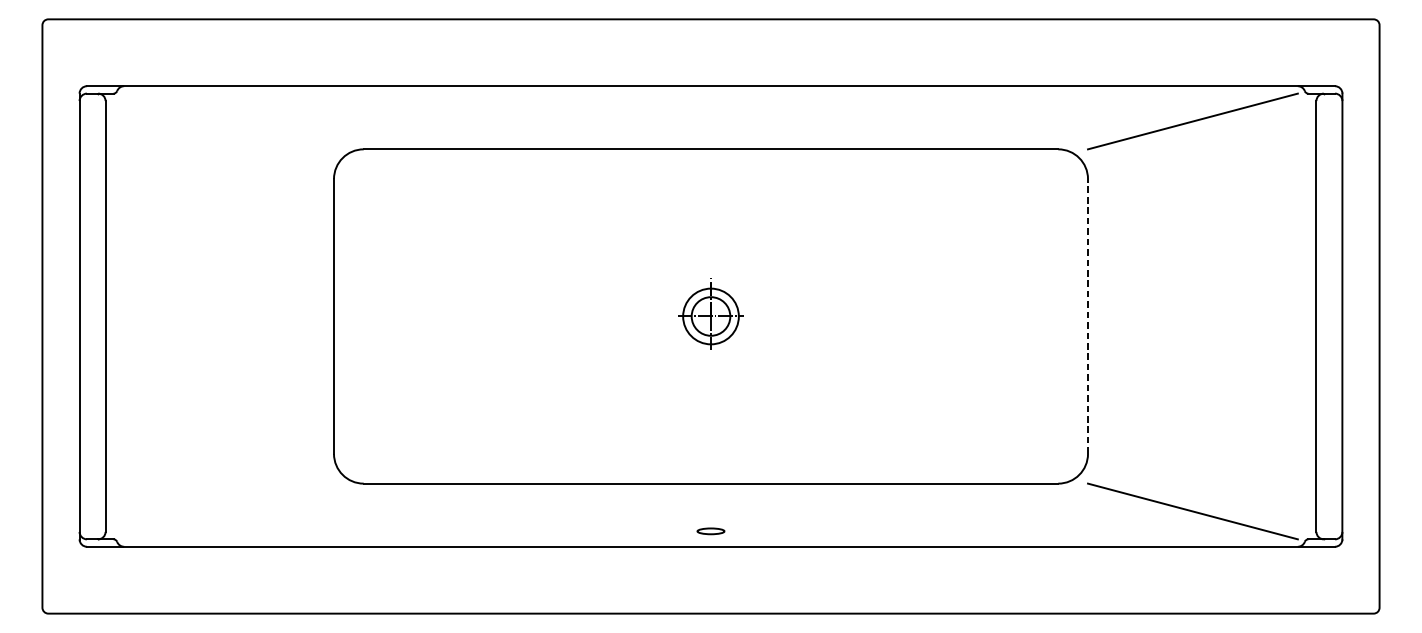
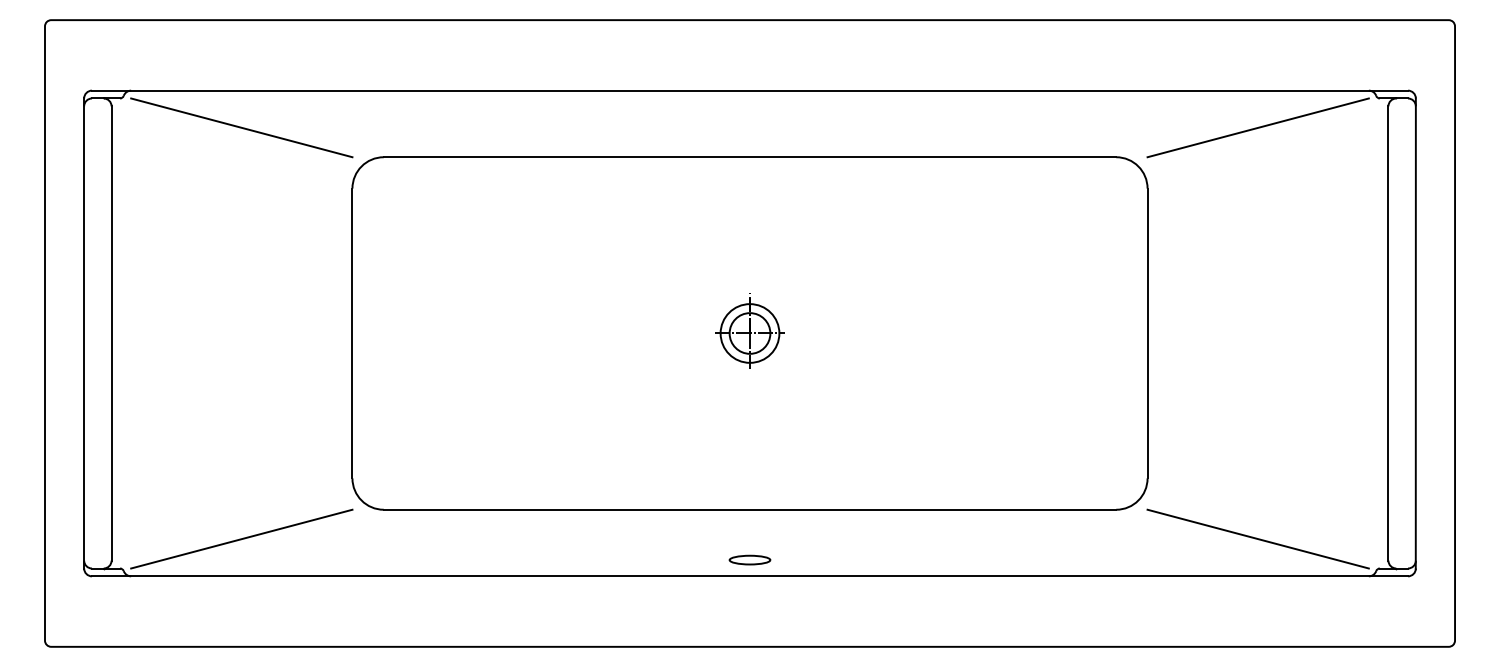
line: (228, 121) -> (241, 127), added
line: (1087, 316) -> (1147, 333), dashed -> solid
line: (228, 510) -> (241, 538), added
part: (710, 530) -> (749, 559), size x1.43

